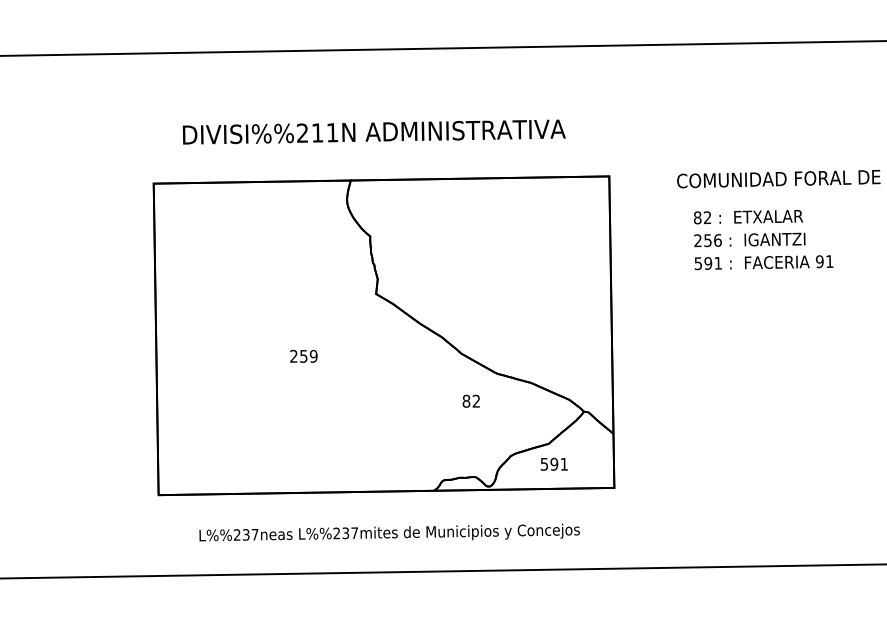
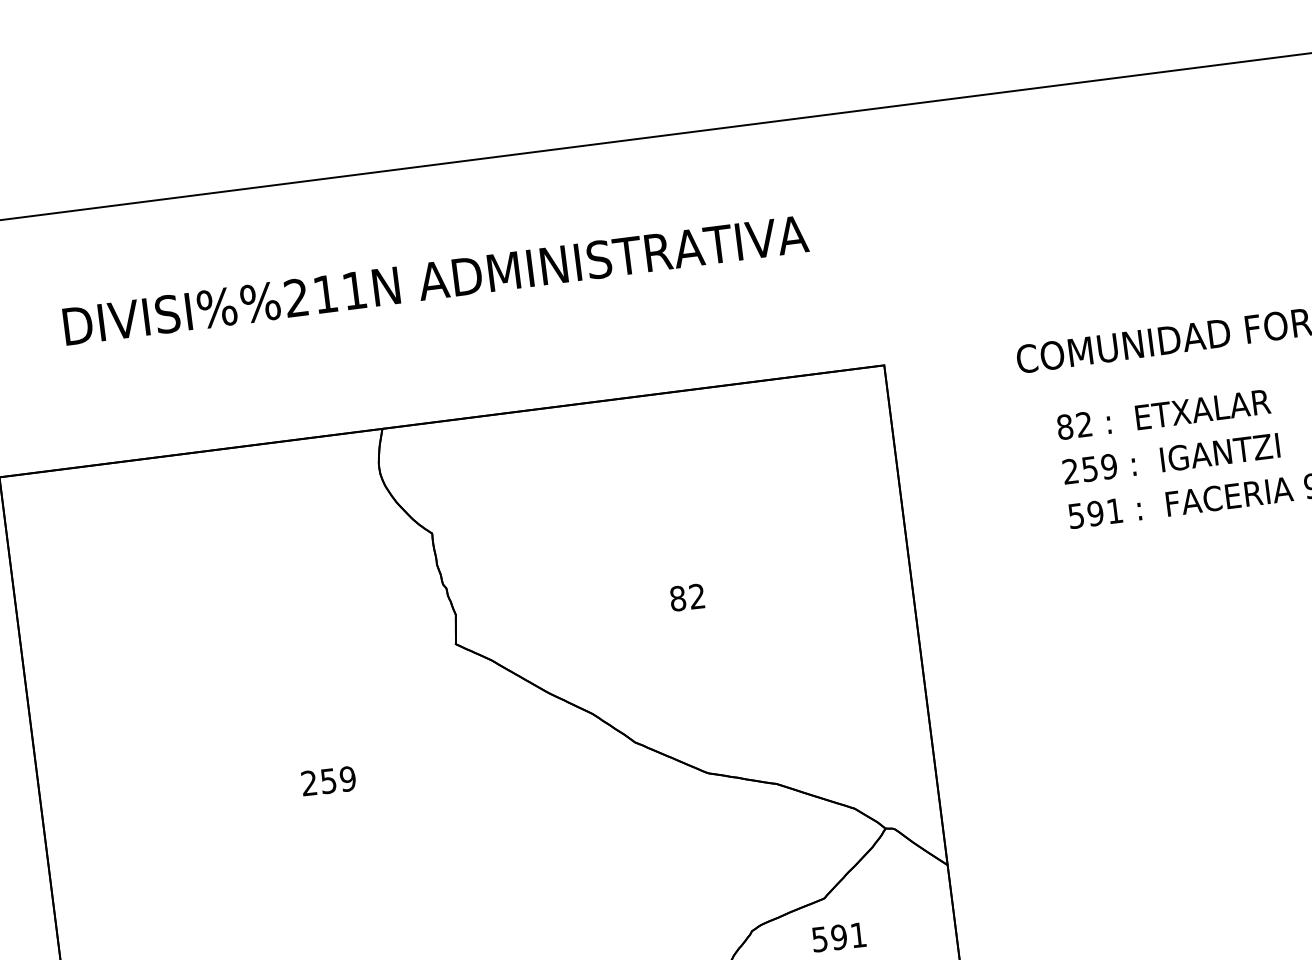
text: (374, 131) -> (436, 279), moved
text: (717, 240) -> (1108, 466), 256 -> 259
text: (470, 400) -> (685, 596), moved

